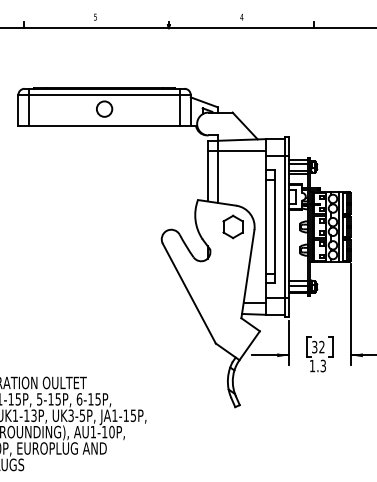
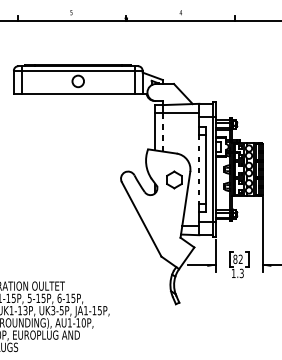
line: (218, 177) -> (163, 132), solid -> dashed
part: (232, 226) -> (173, 179), moved
line: (266, 226) -> (199, 169), solid -> dashed
text: (314, 347) -> (235, 259), 32 -> 82

